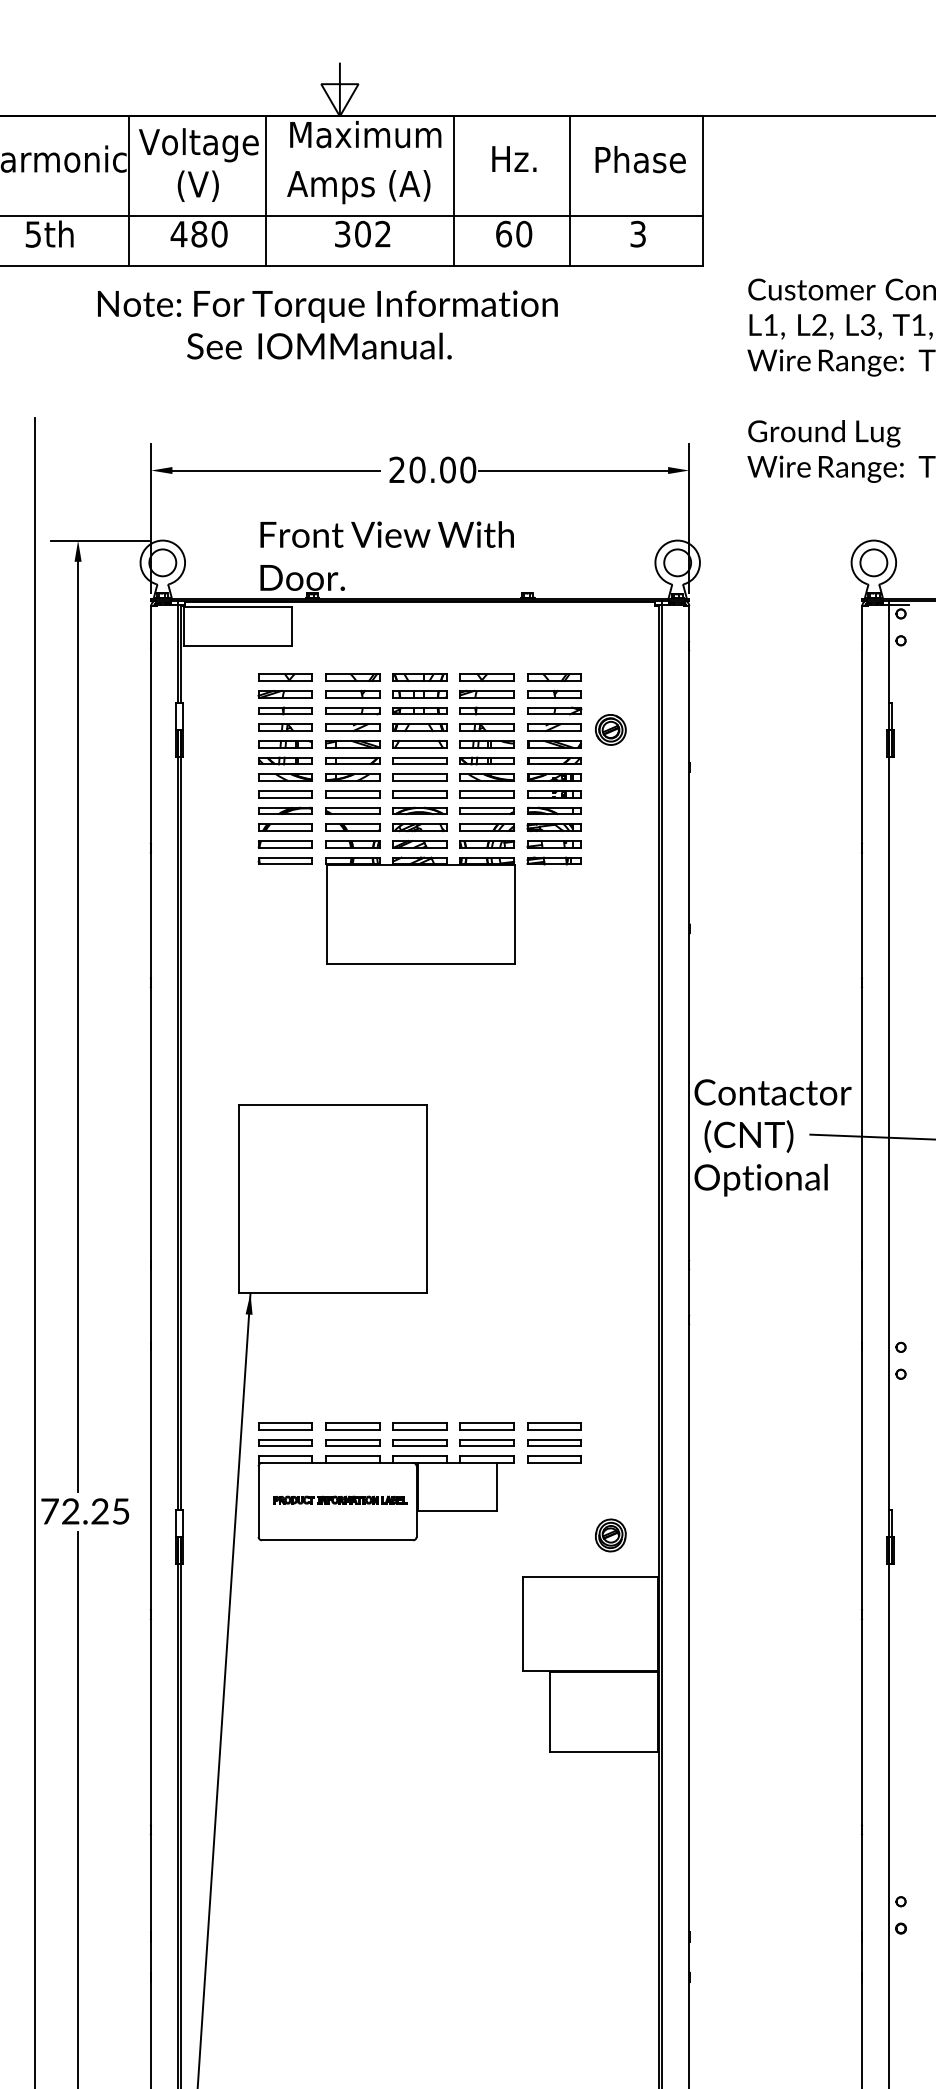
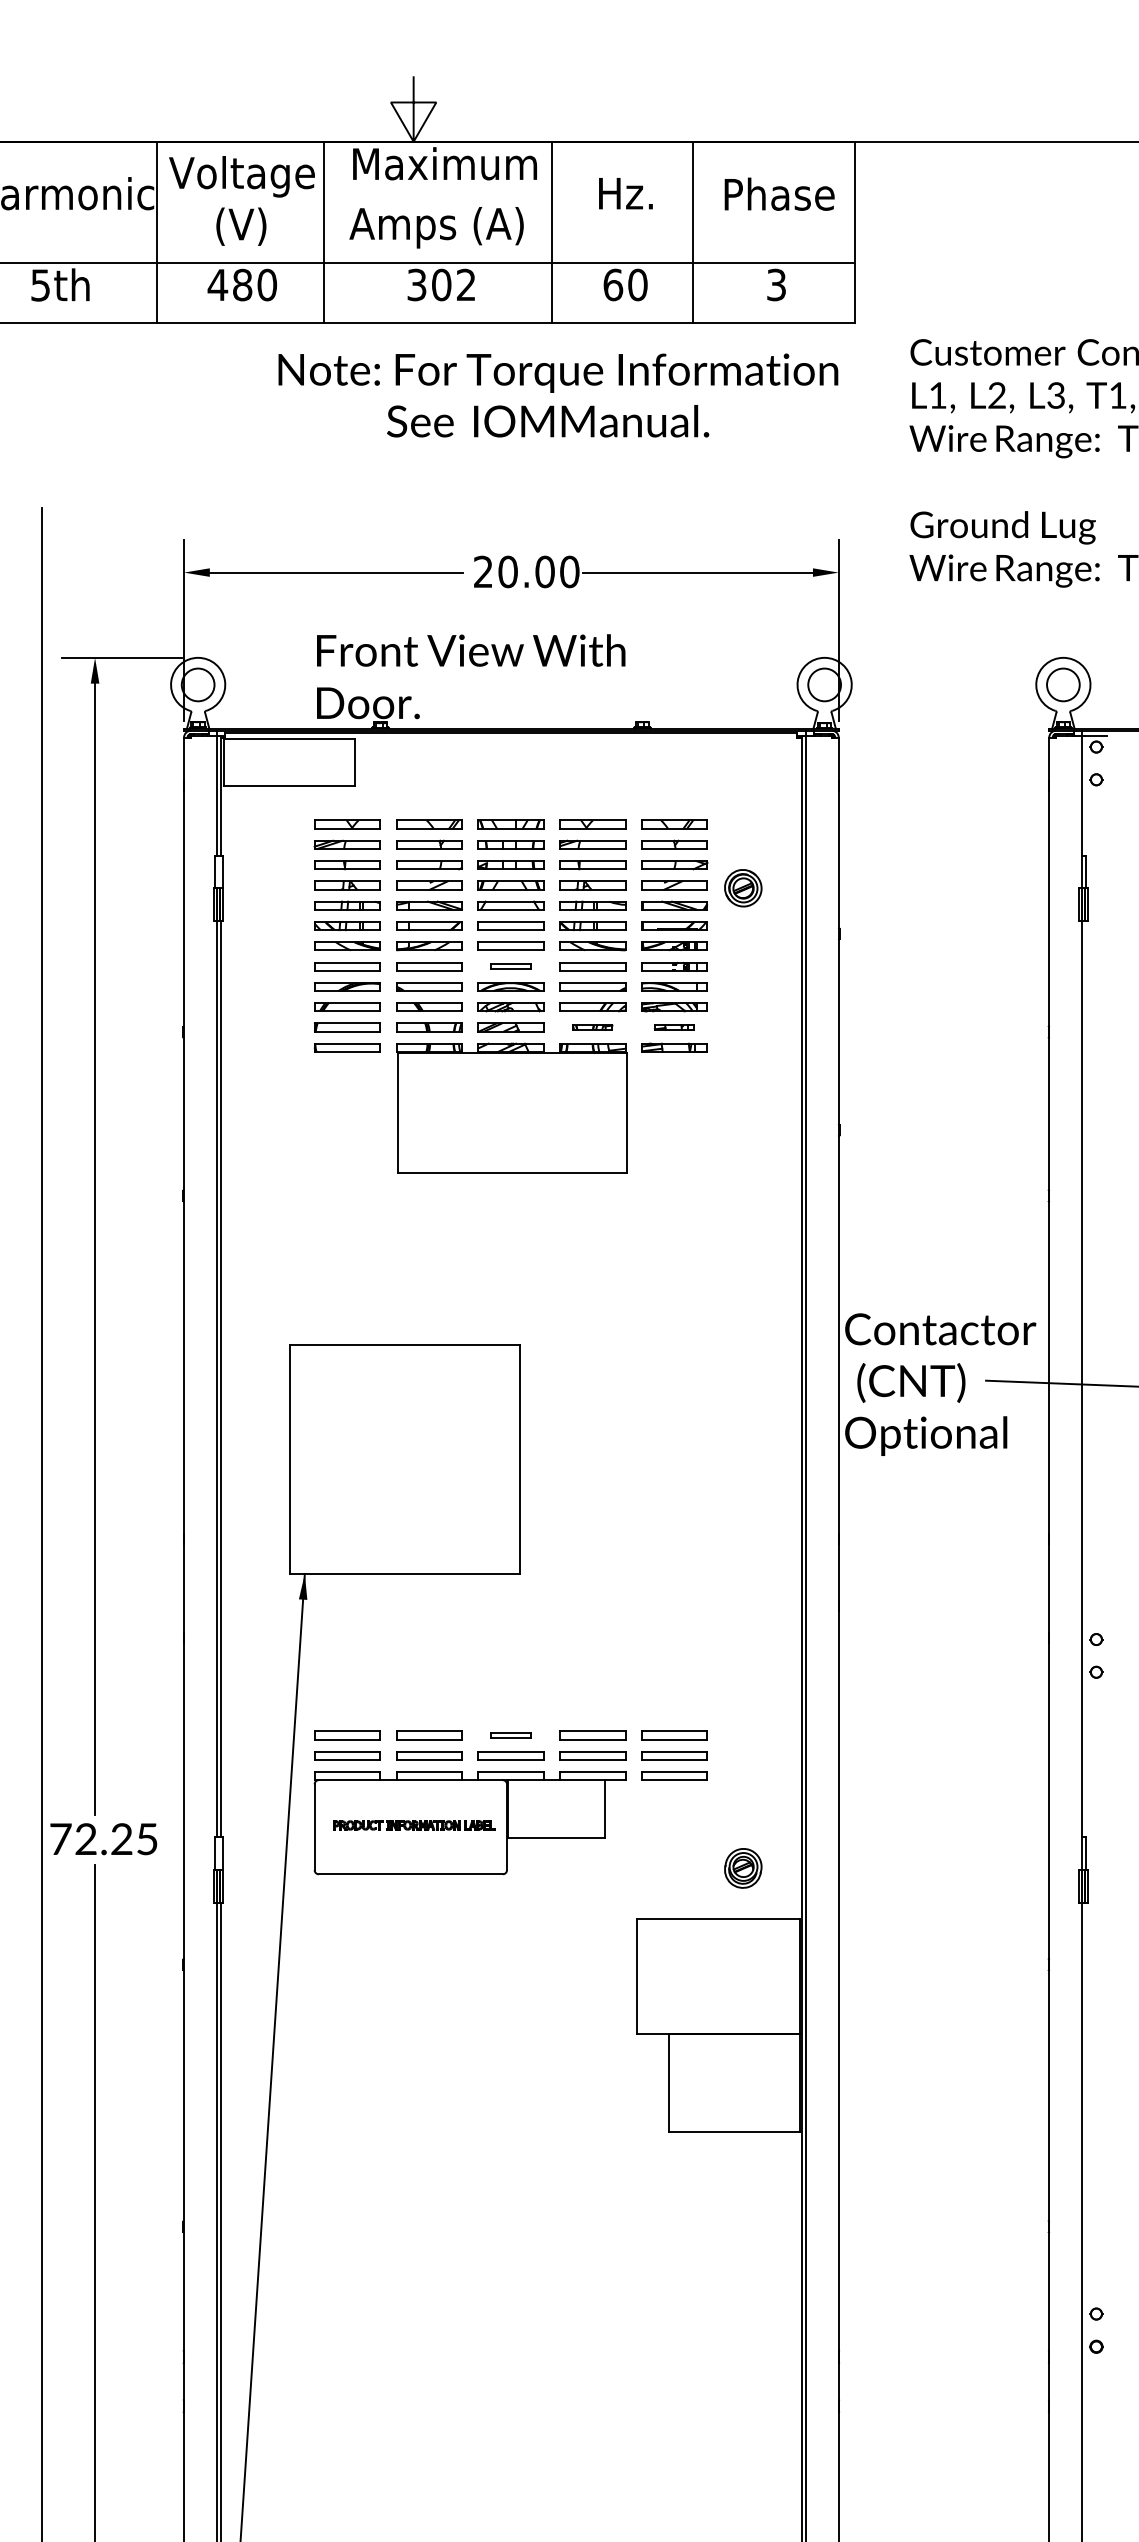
text: (327, 324) -> (557, 394), moved
part: (419, 794) -> (510, 966), size x0.6
part: (486, 844) -> (592, 1027), size x0.6
part: (553, 844) -> (673, 1027), size x0.6
part: (419, 1426) -> (510, 1735), size x0.6

